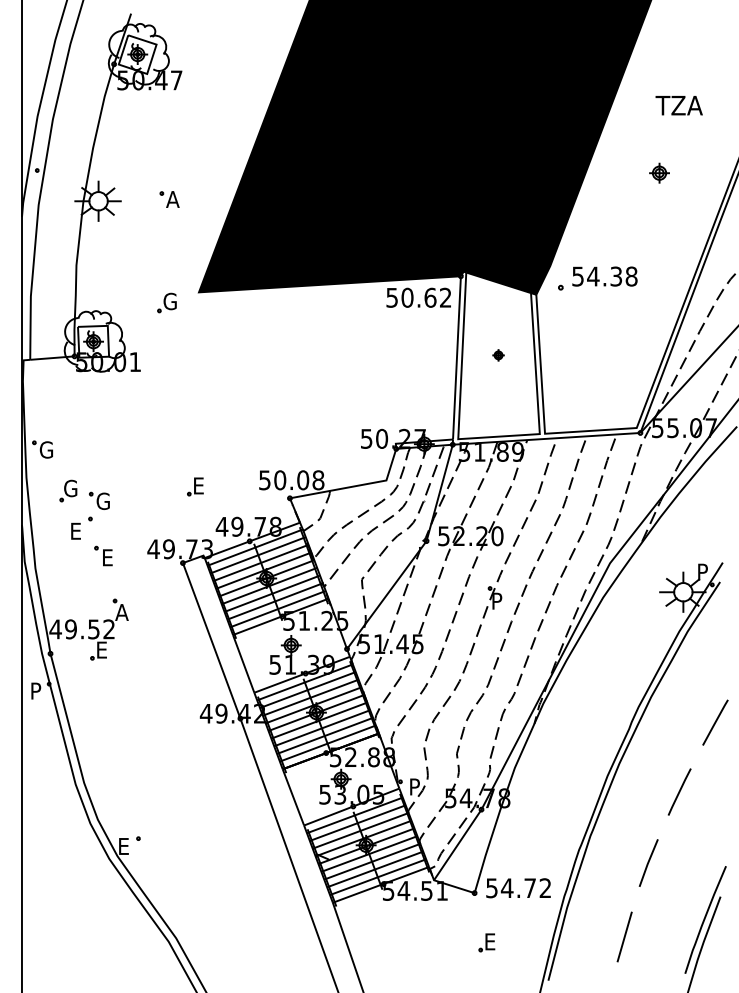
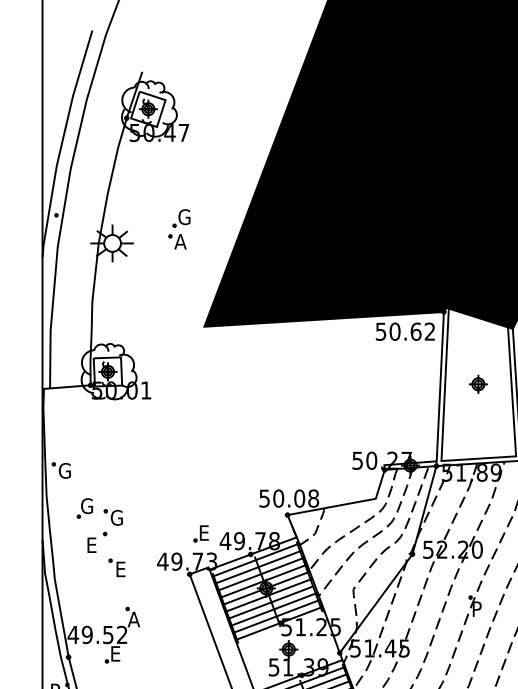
part: (166, 302) -> (181, 218), moved
part: (498, 355) -> (478, 384), size x1.67
part: (195, 486) -> (201, 533), moved

